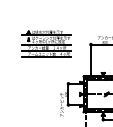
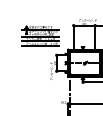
part: (47, 43) -> (40, 35), moved

